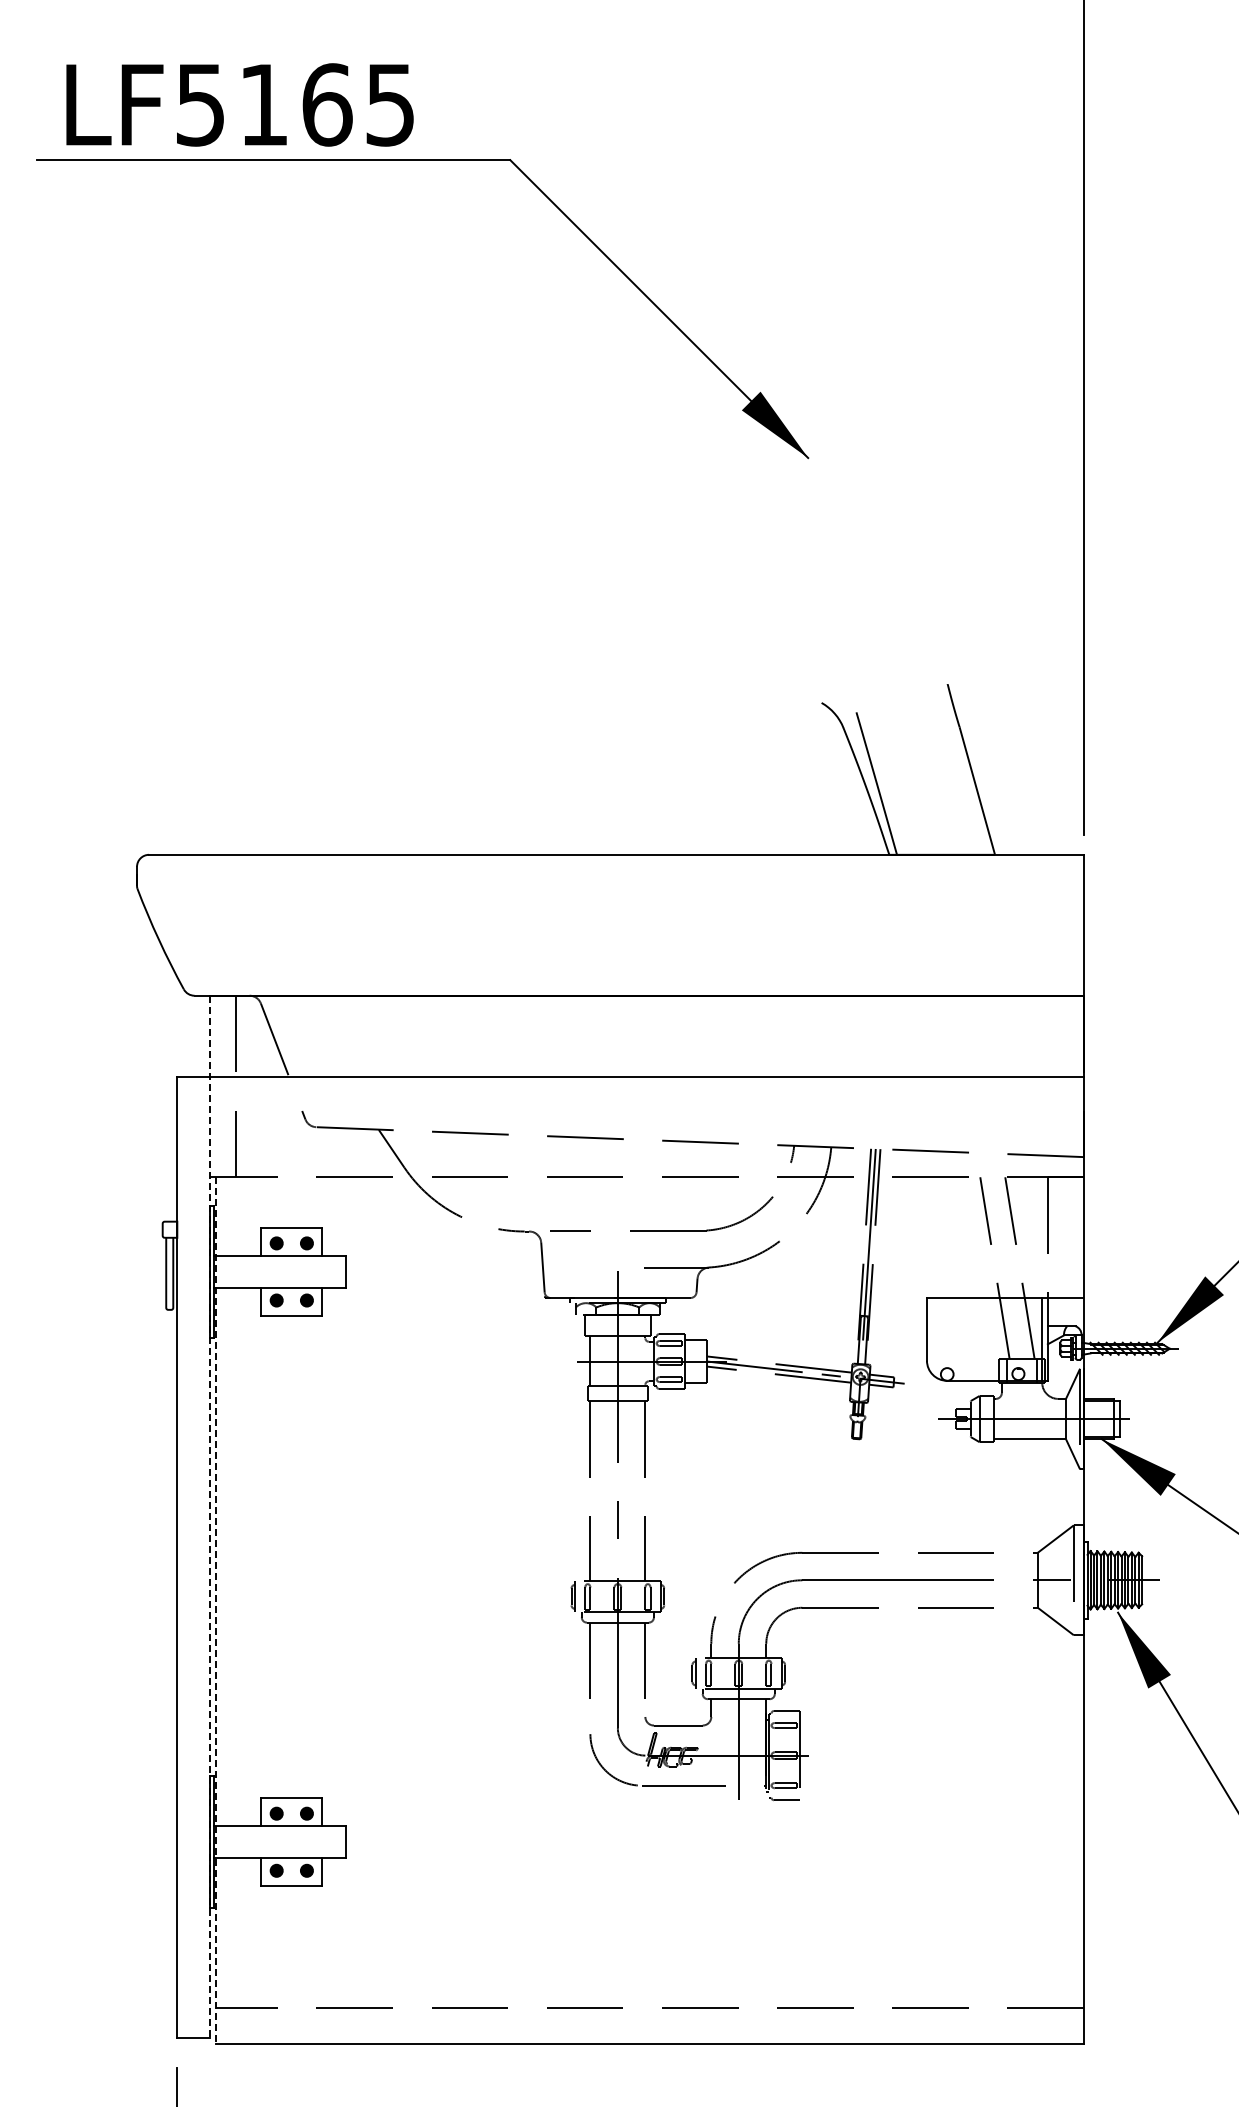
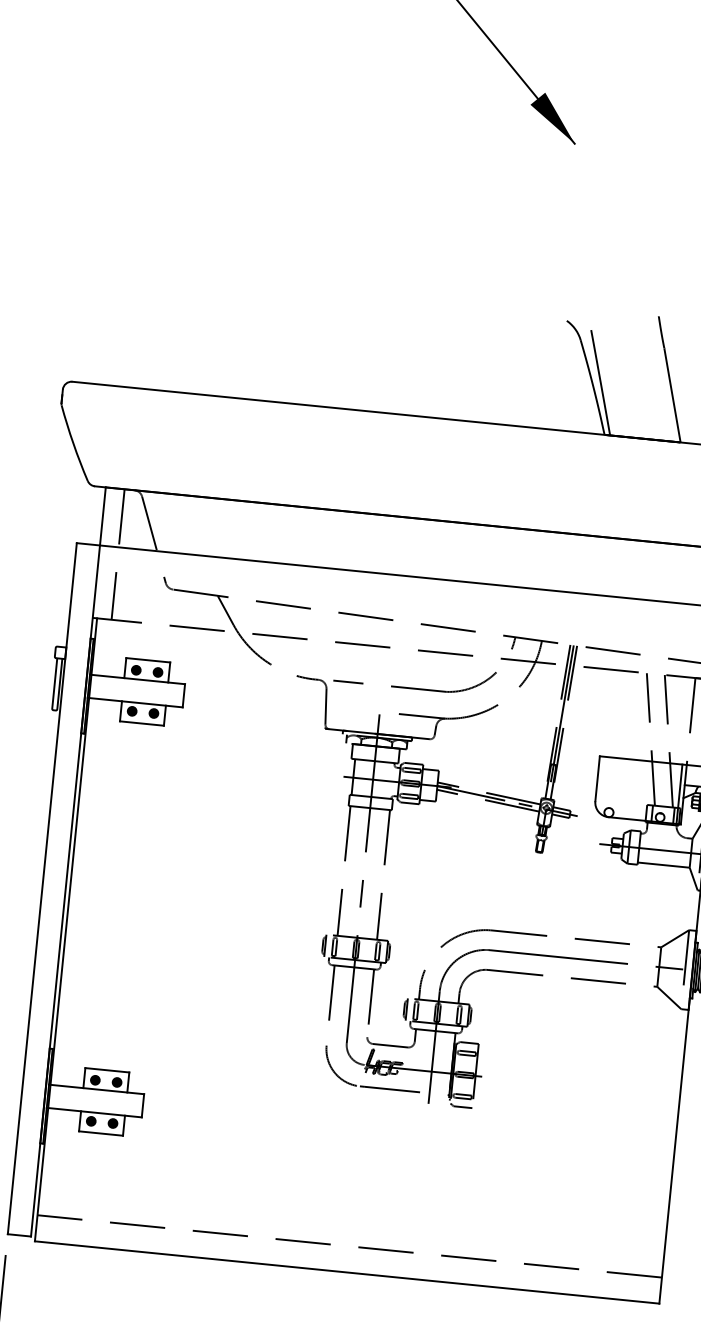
line: (209, 1517) -> (68, 862), dashed -> solid
line: (215, 1611) -> (65, 930), dashed -> solid

